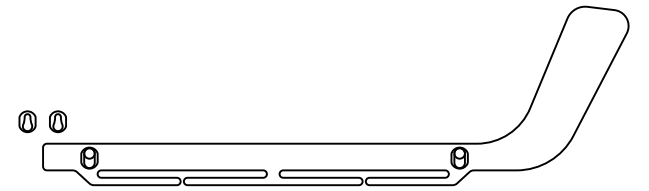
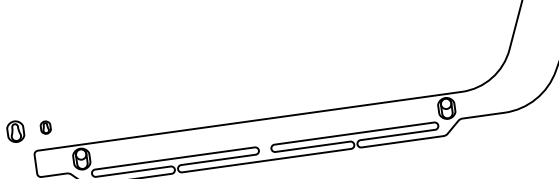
part: (57, 121) -> (45, 127), size x0.6

